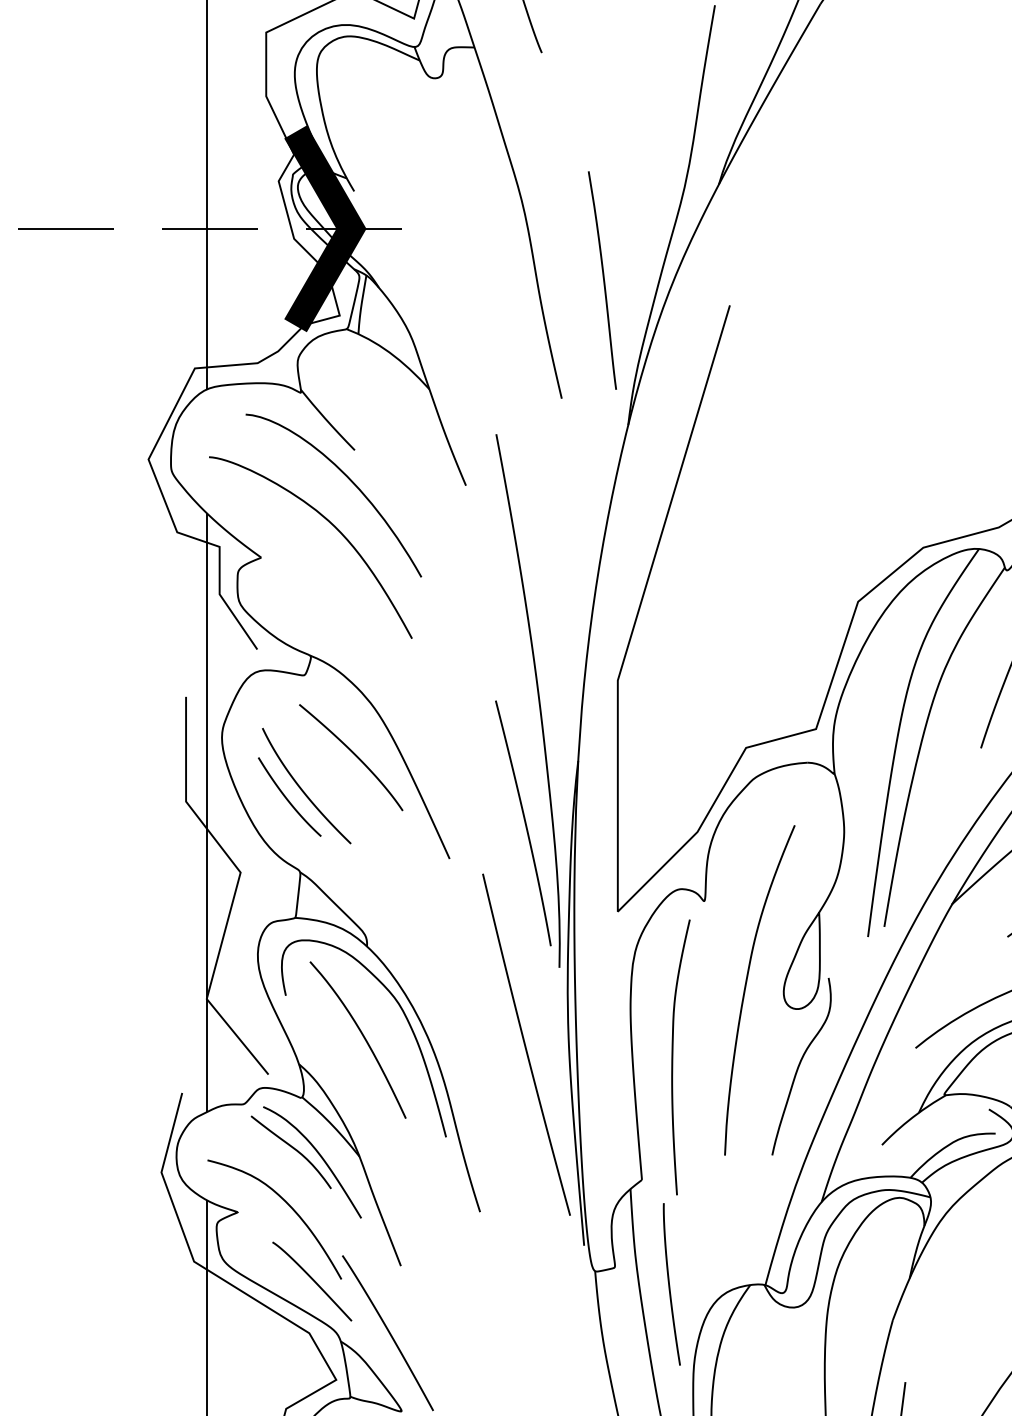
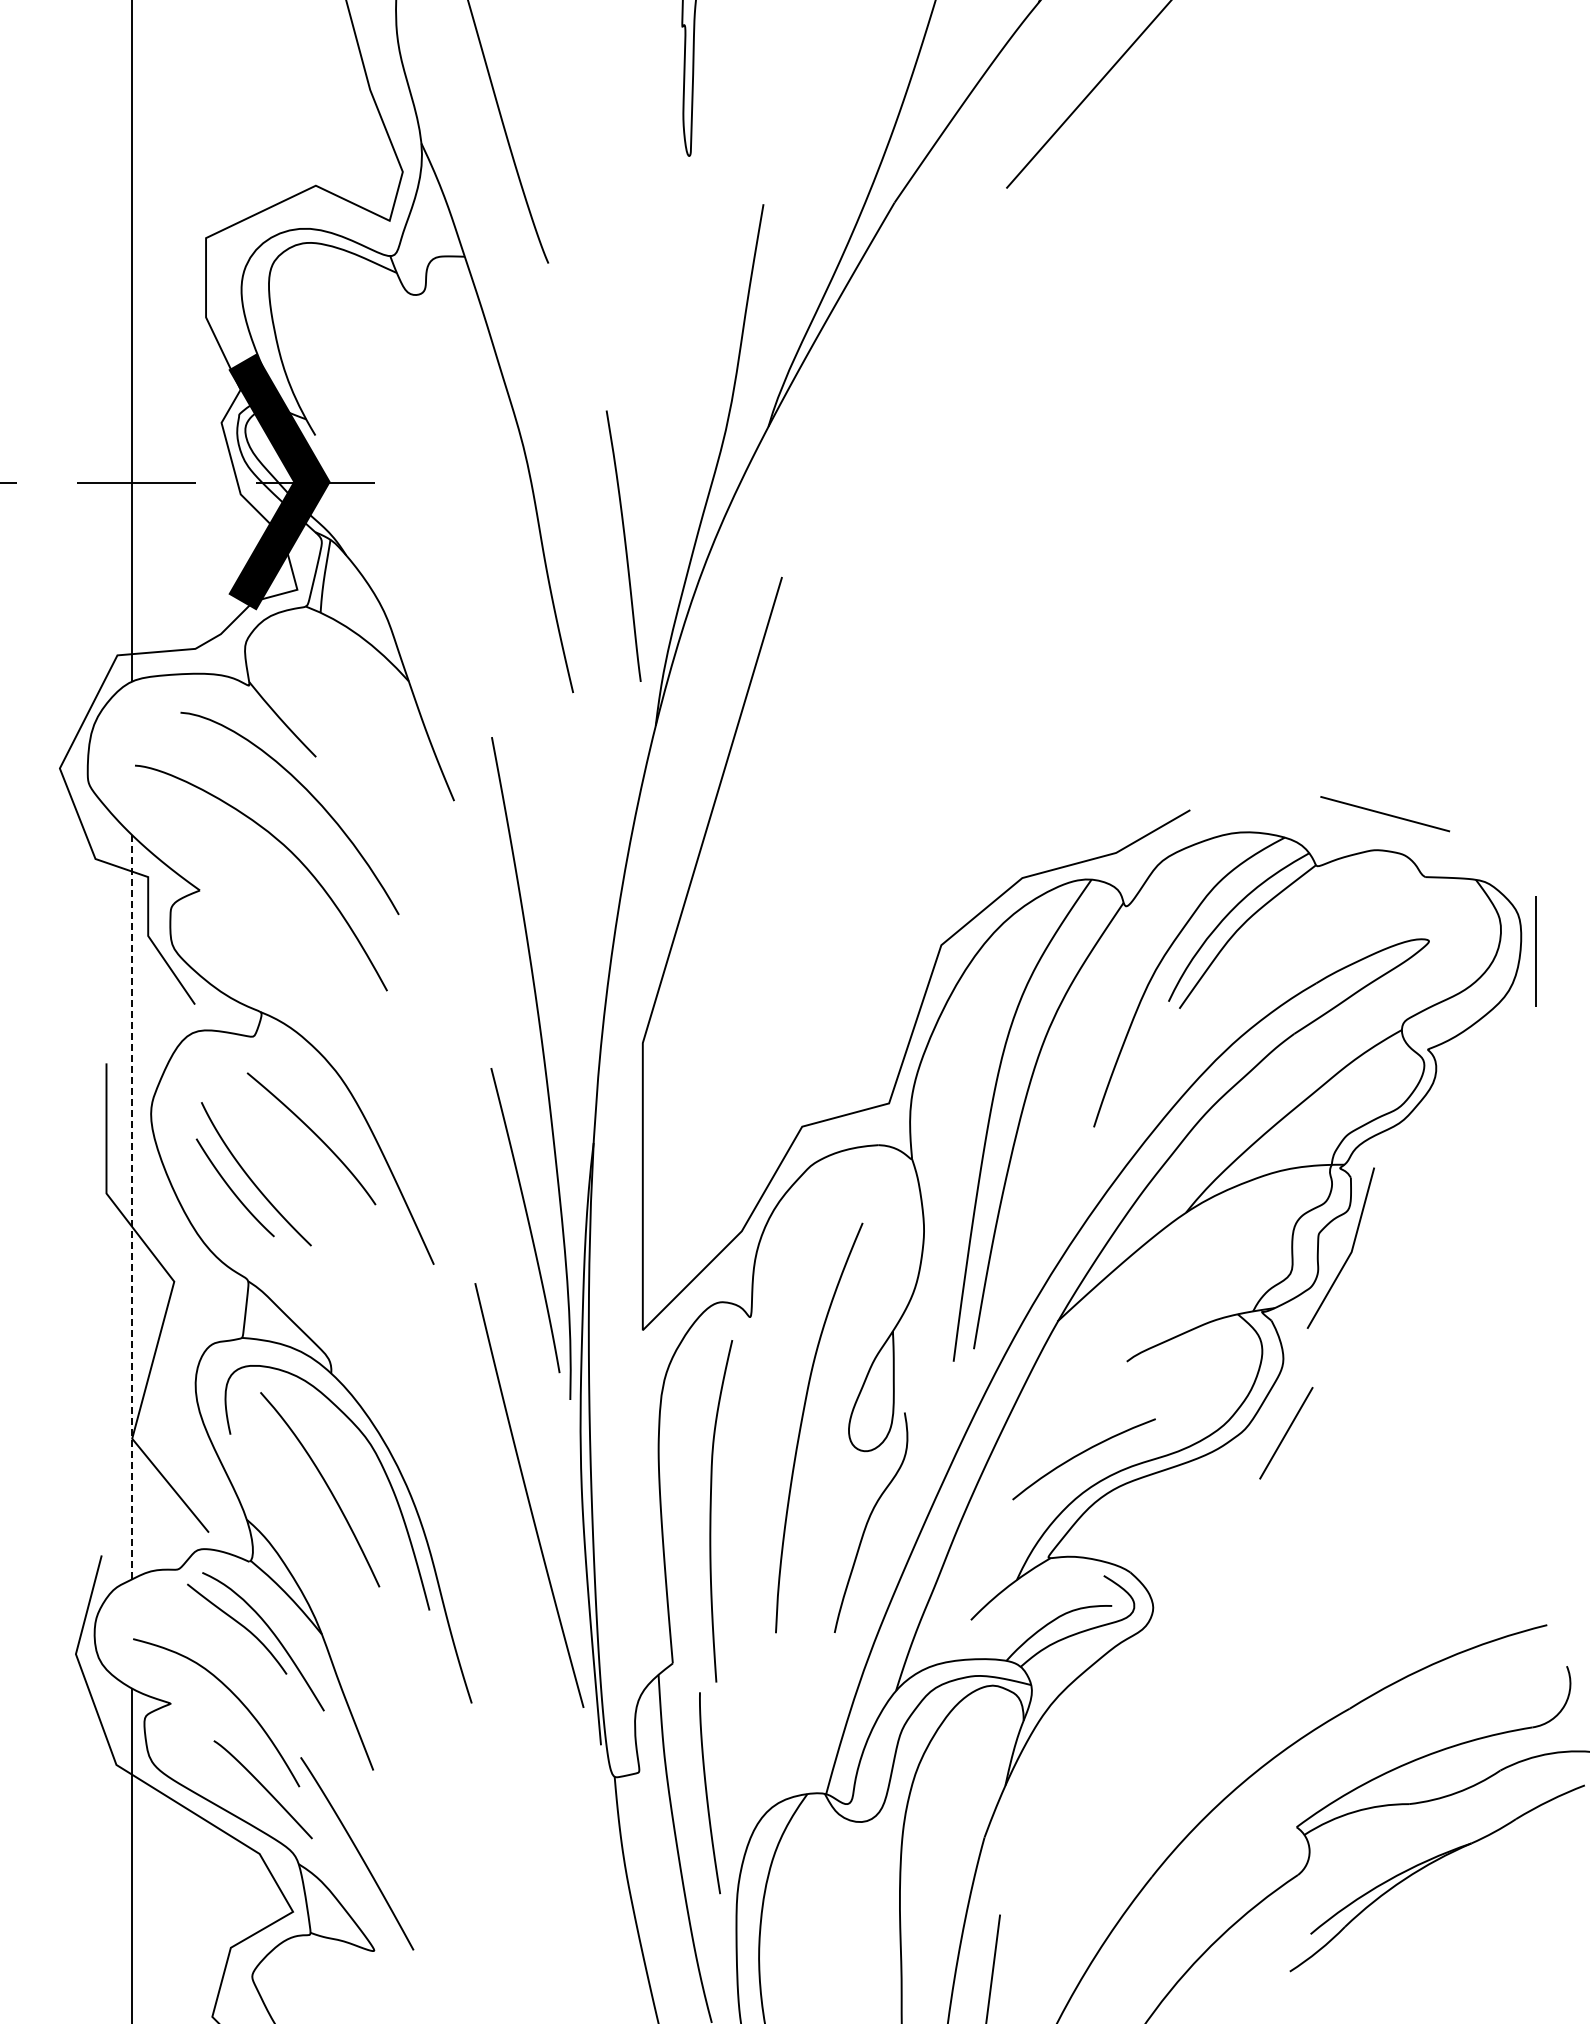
line: (207, 812) -> (132, 1206), solid -> dashed

